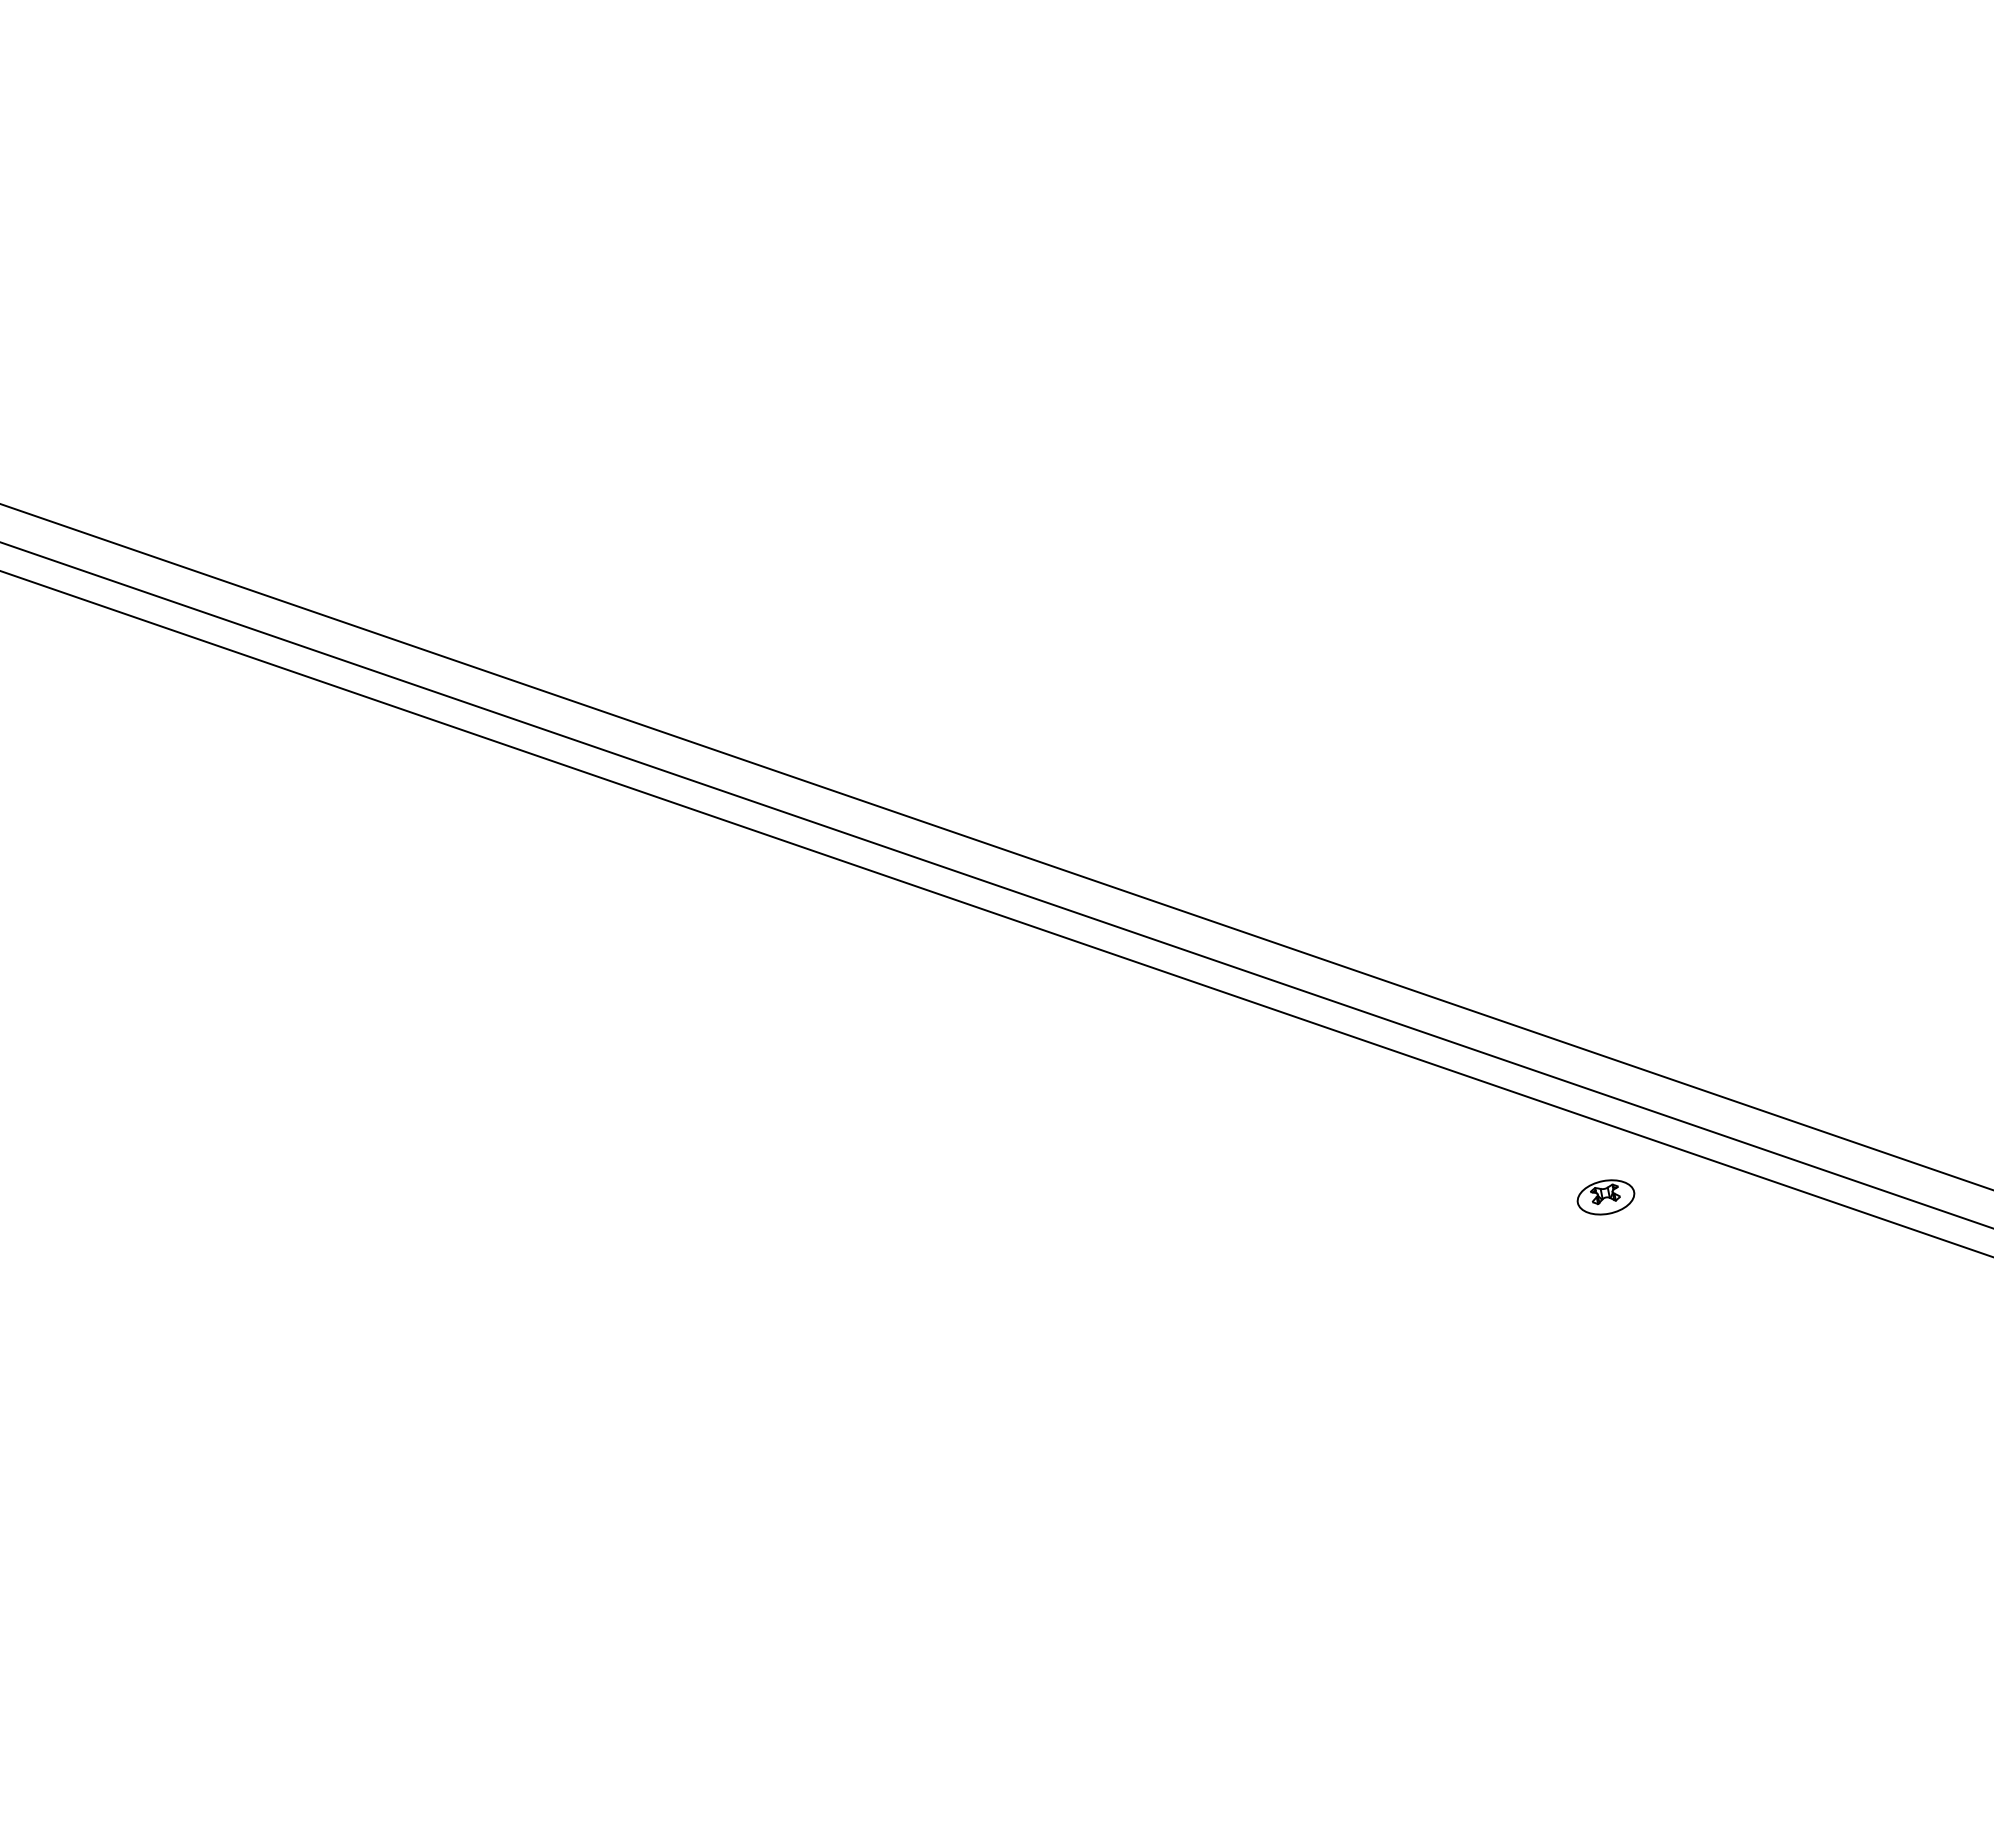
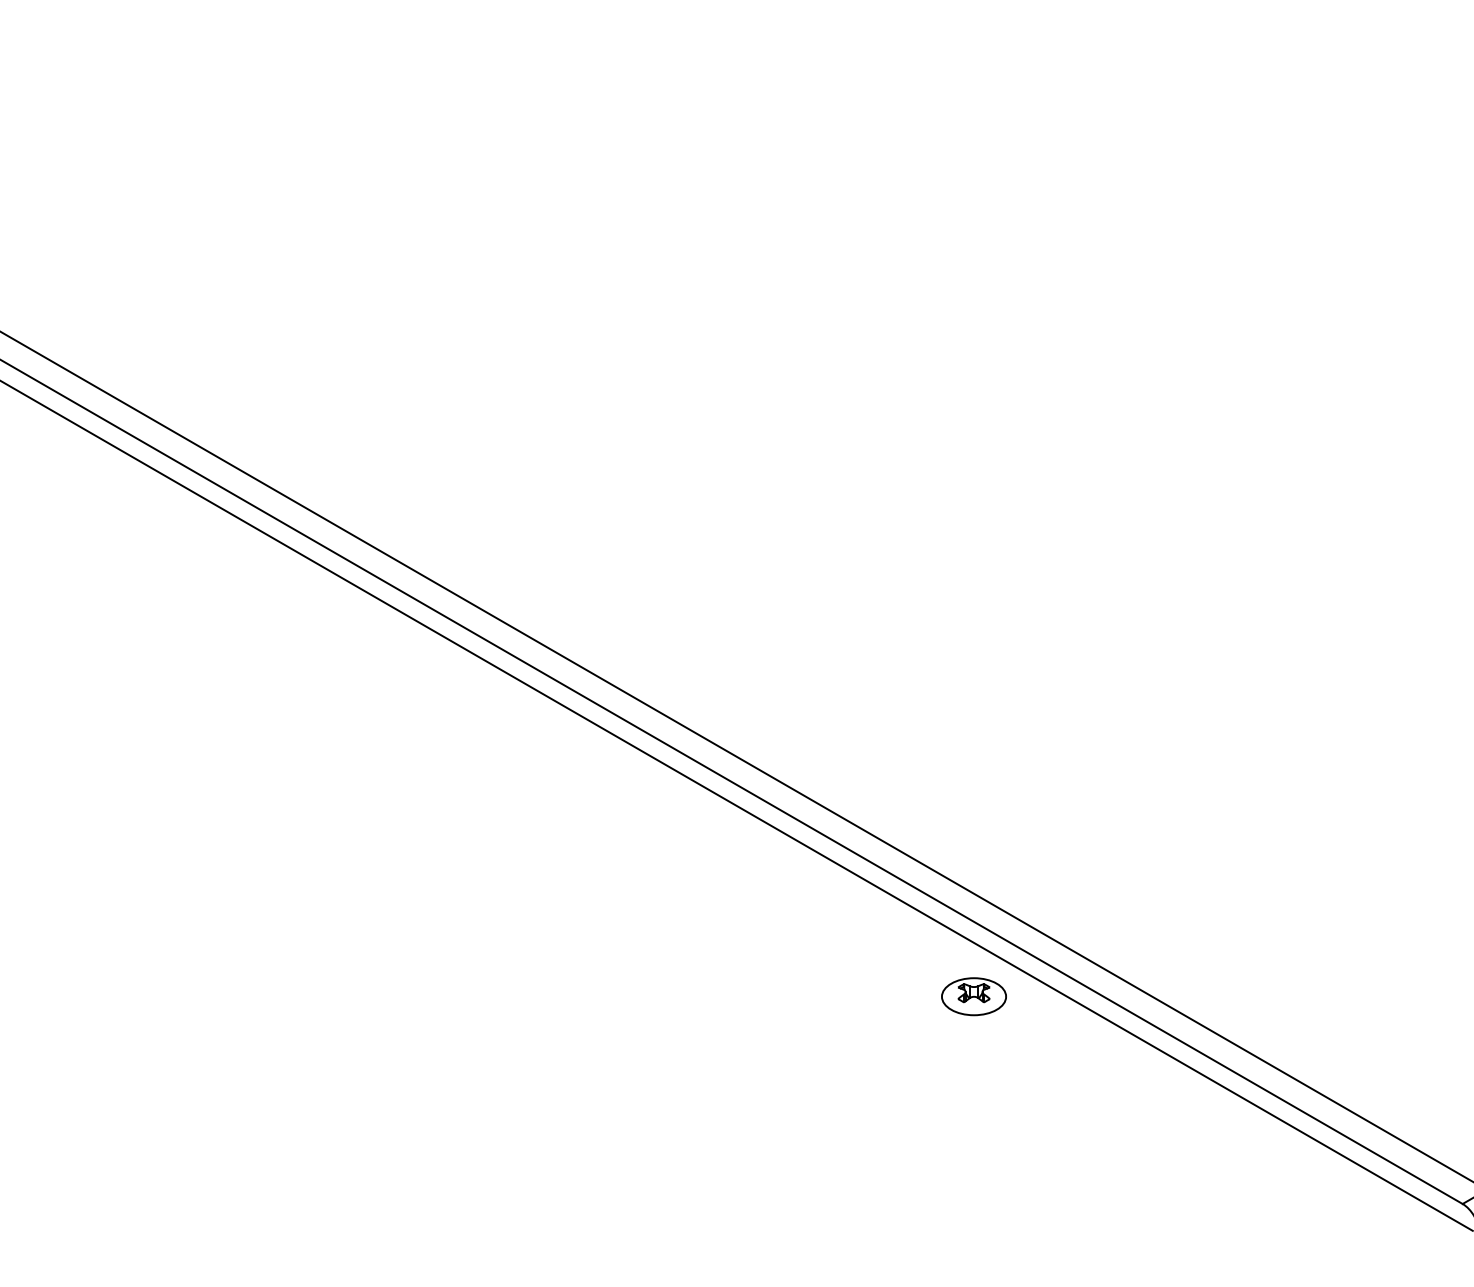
part: (1605, 1197) -> (973, 996), size x1.67

